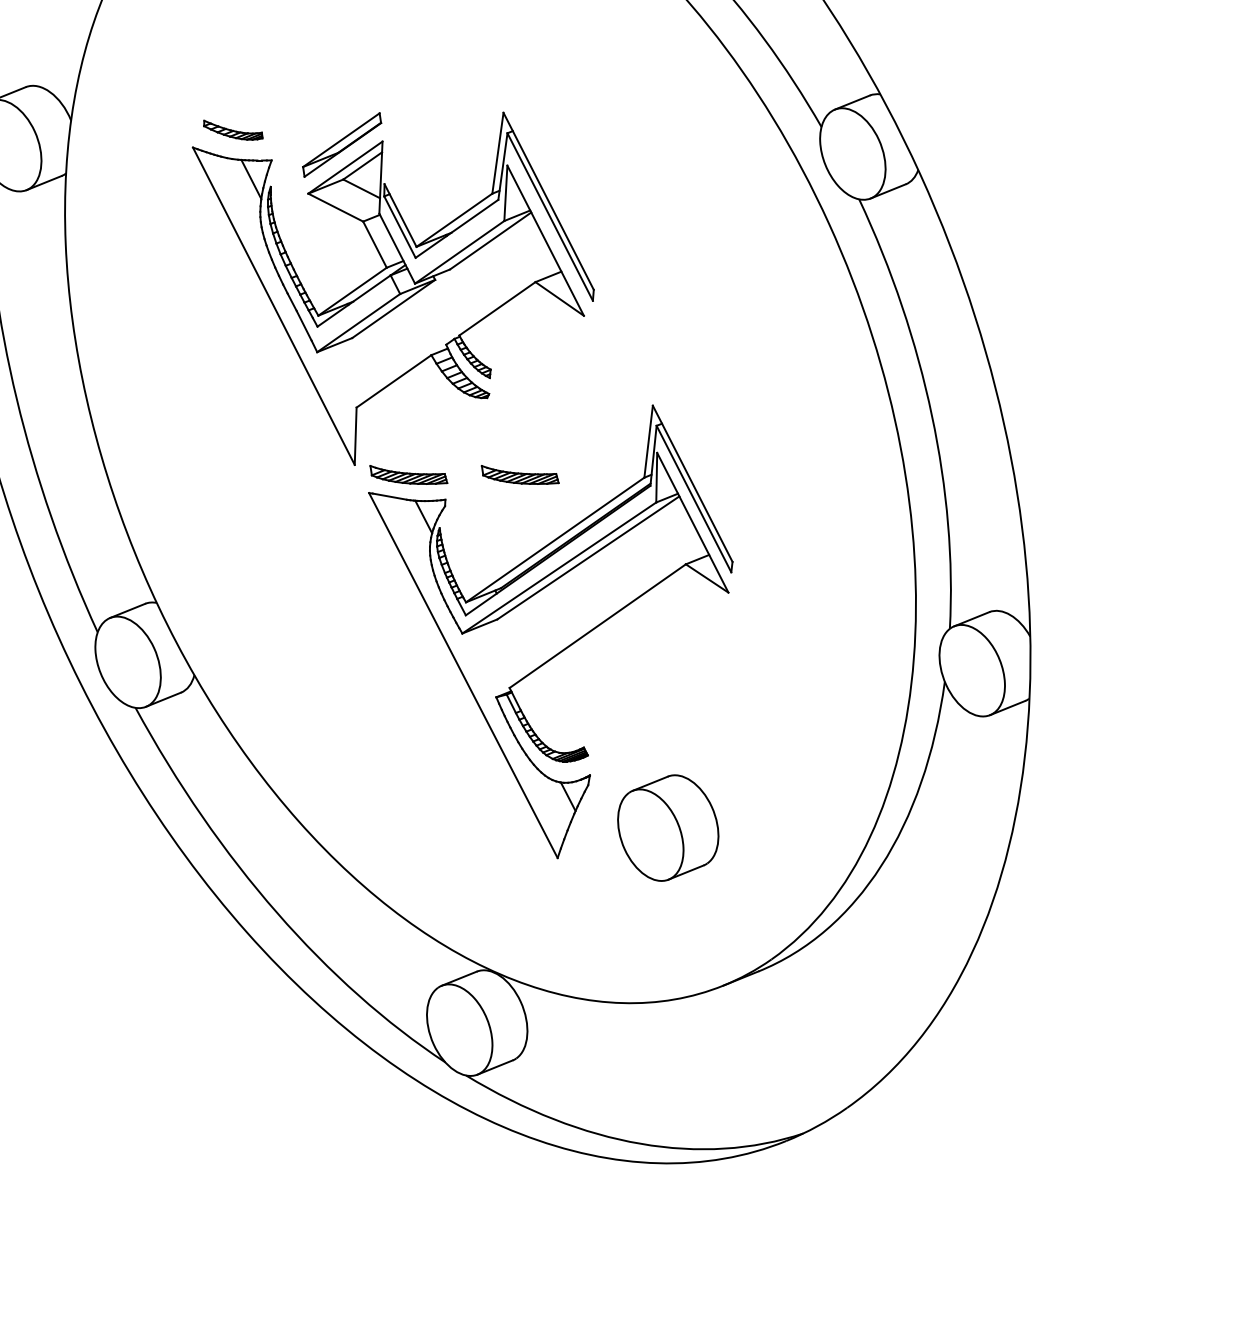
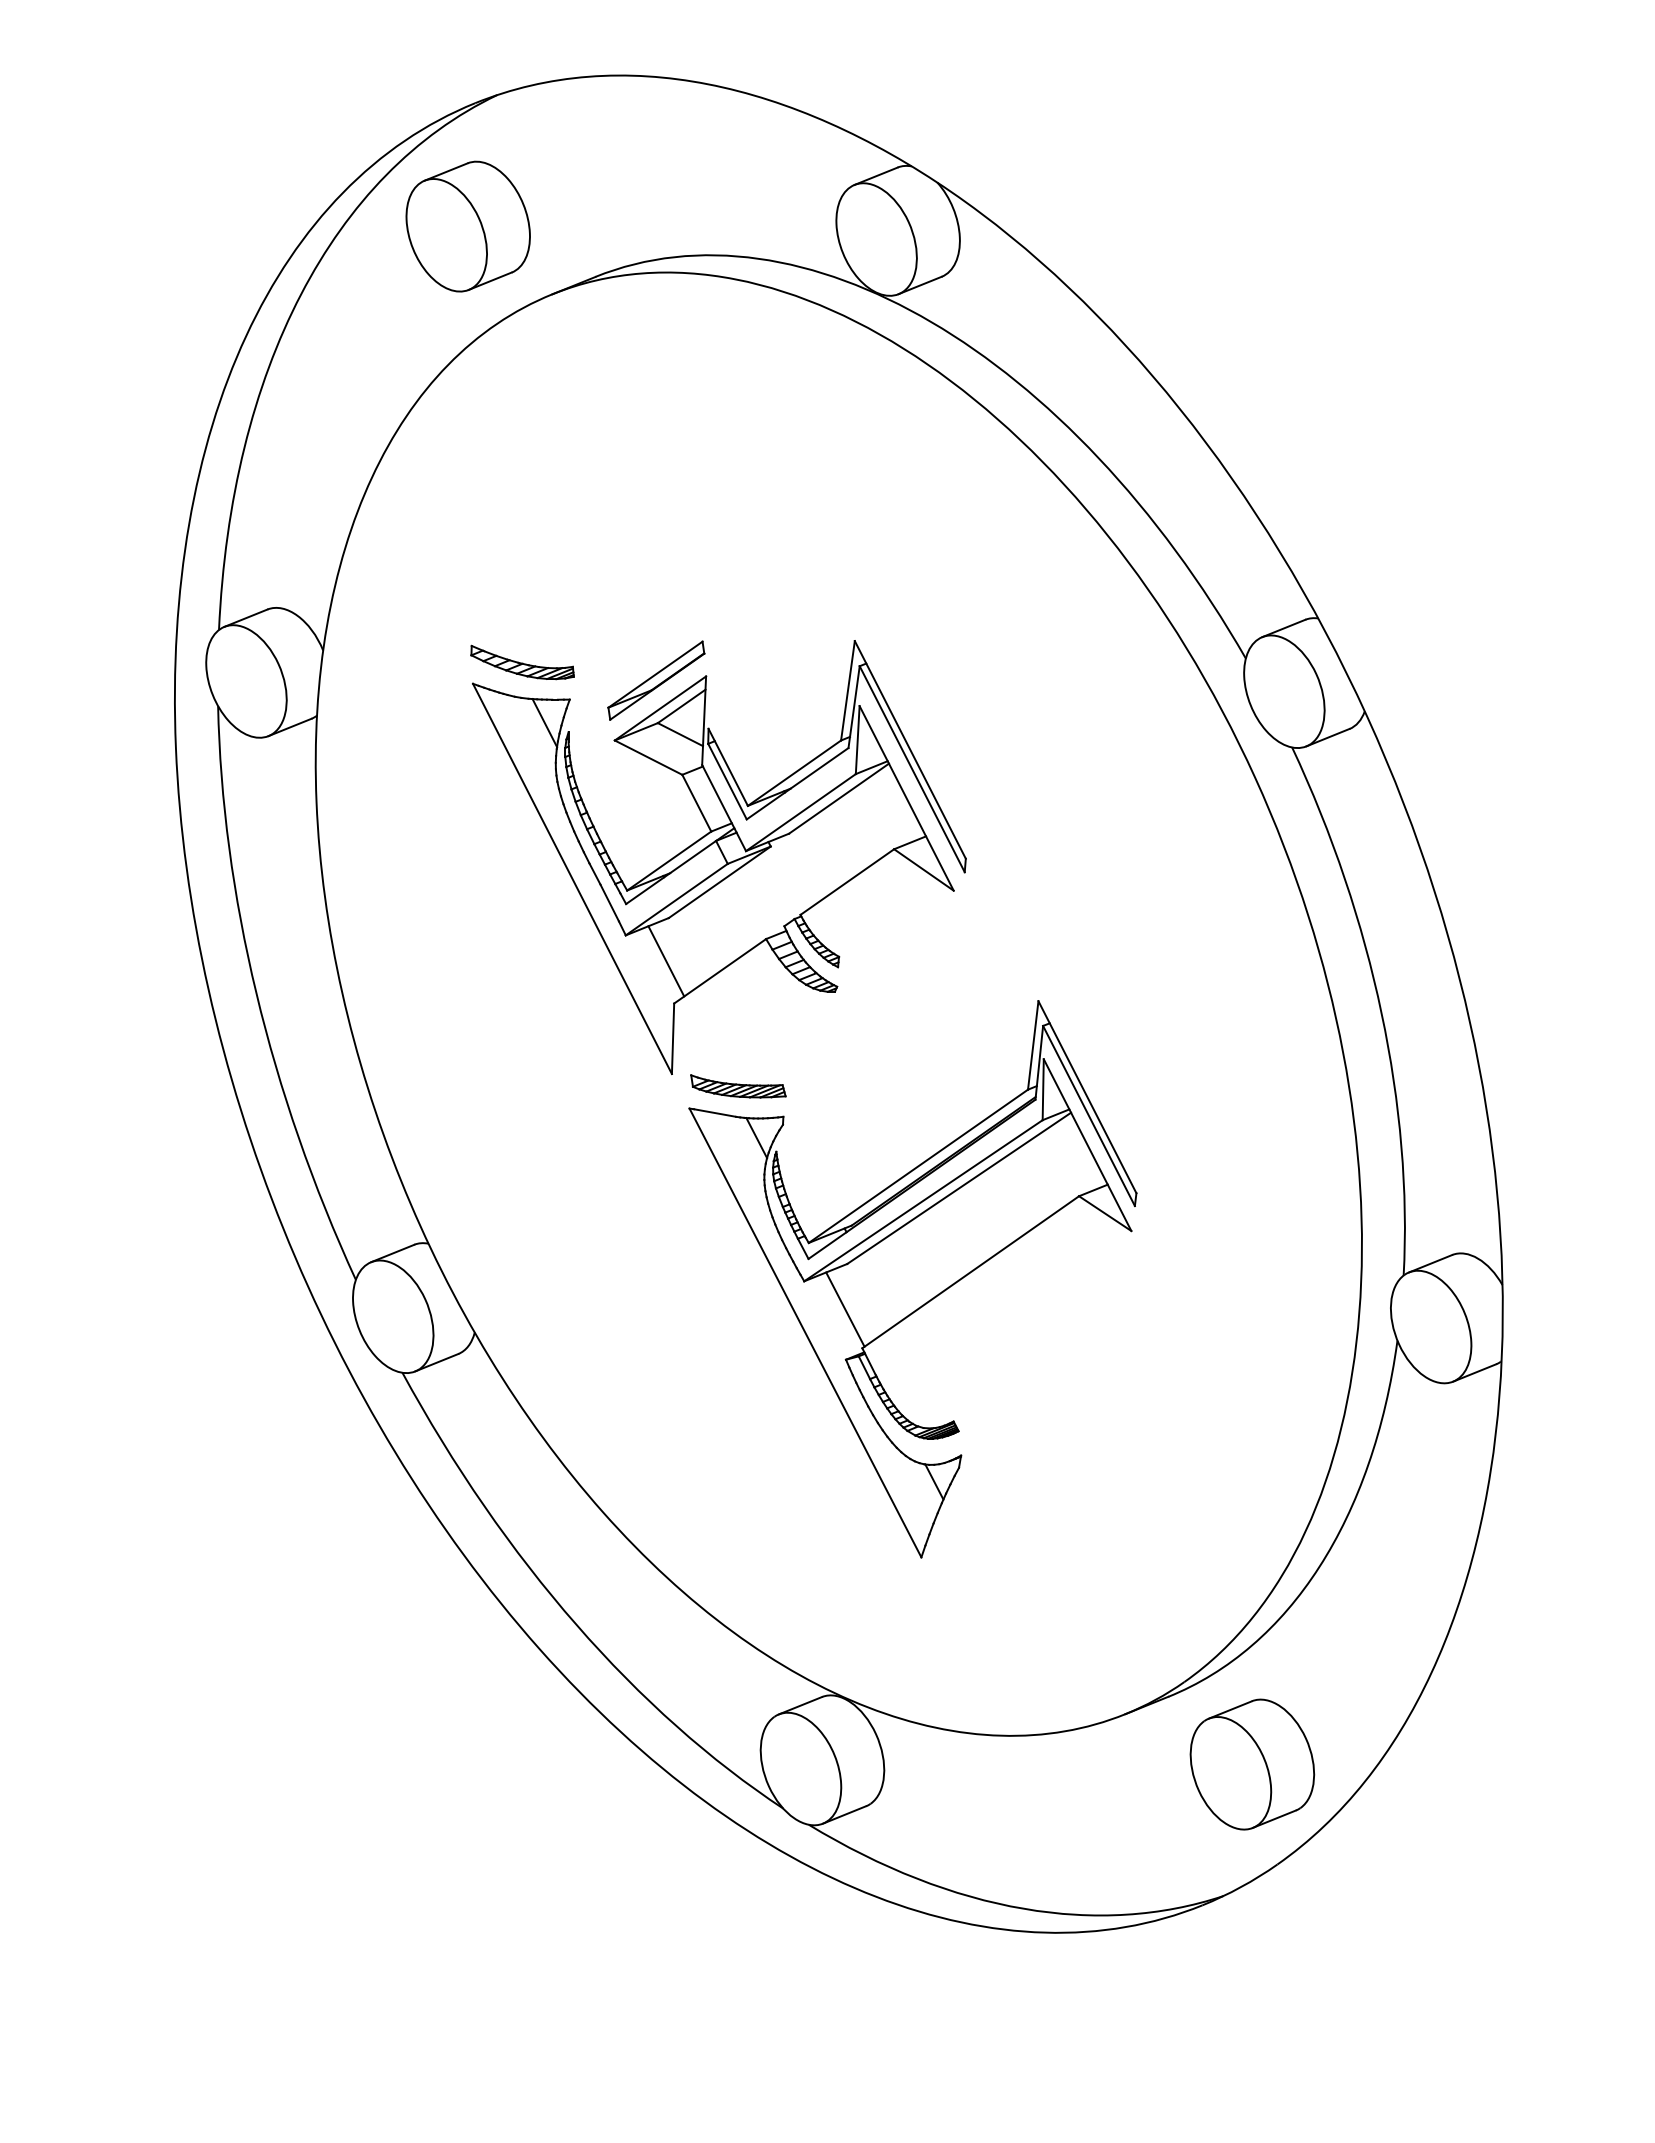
part: (233, 130) -> (522, 662), size x1.43
line: (350, 373) -> (666, 961), added
part: (520, 475) -> (875, 1086), removed
line: (495, 656) -> (845, 1309), added
part: (668, 828) -> (1252, 1764), moved

